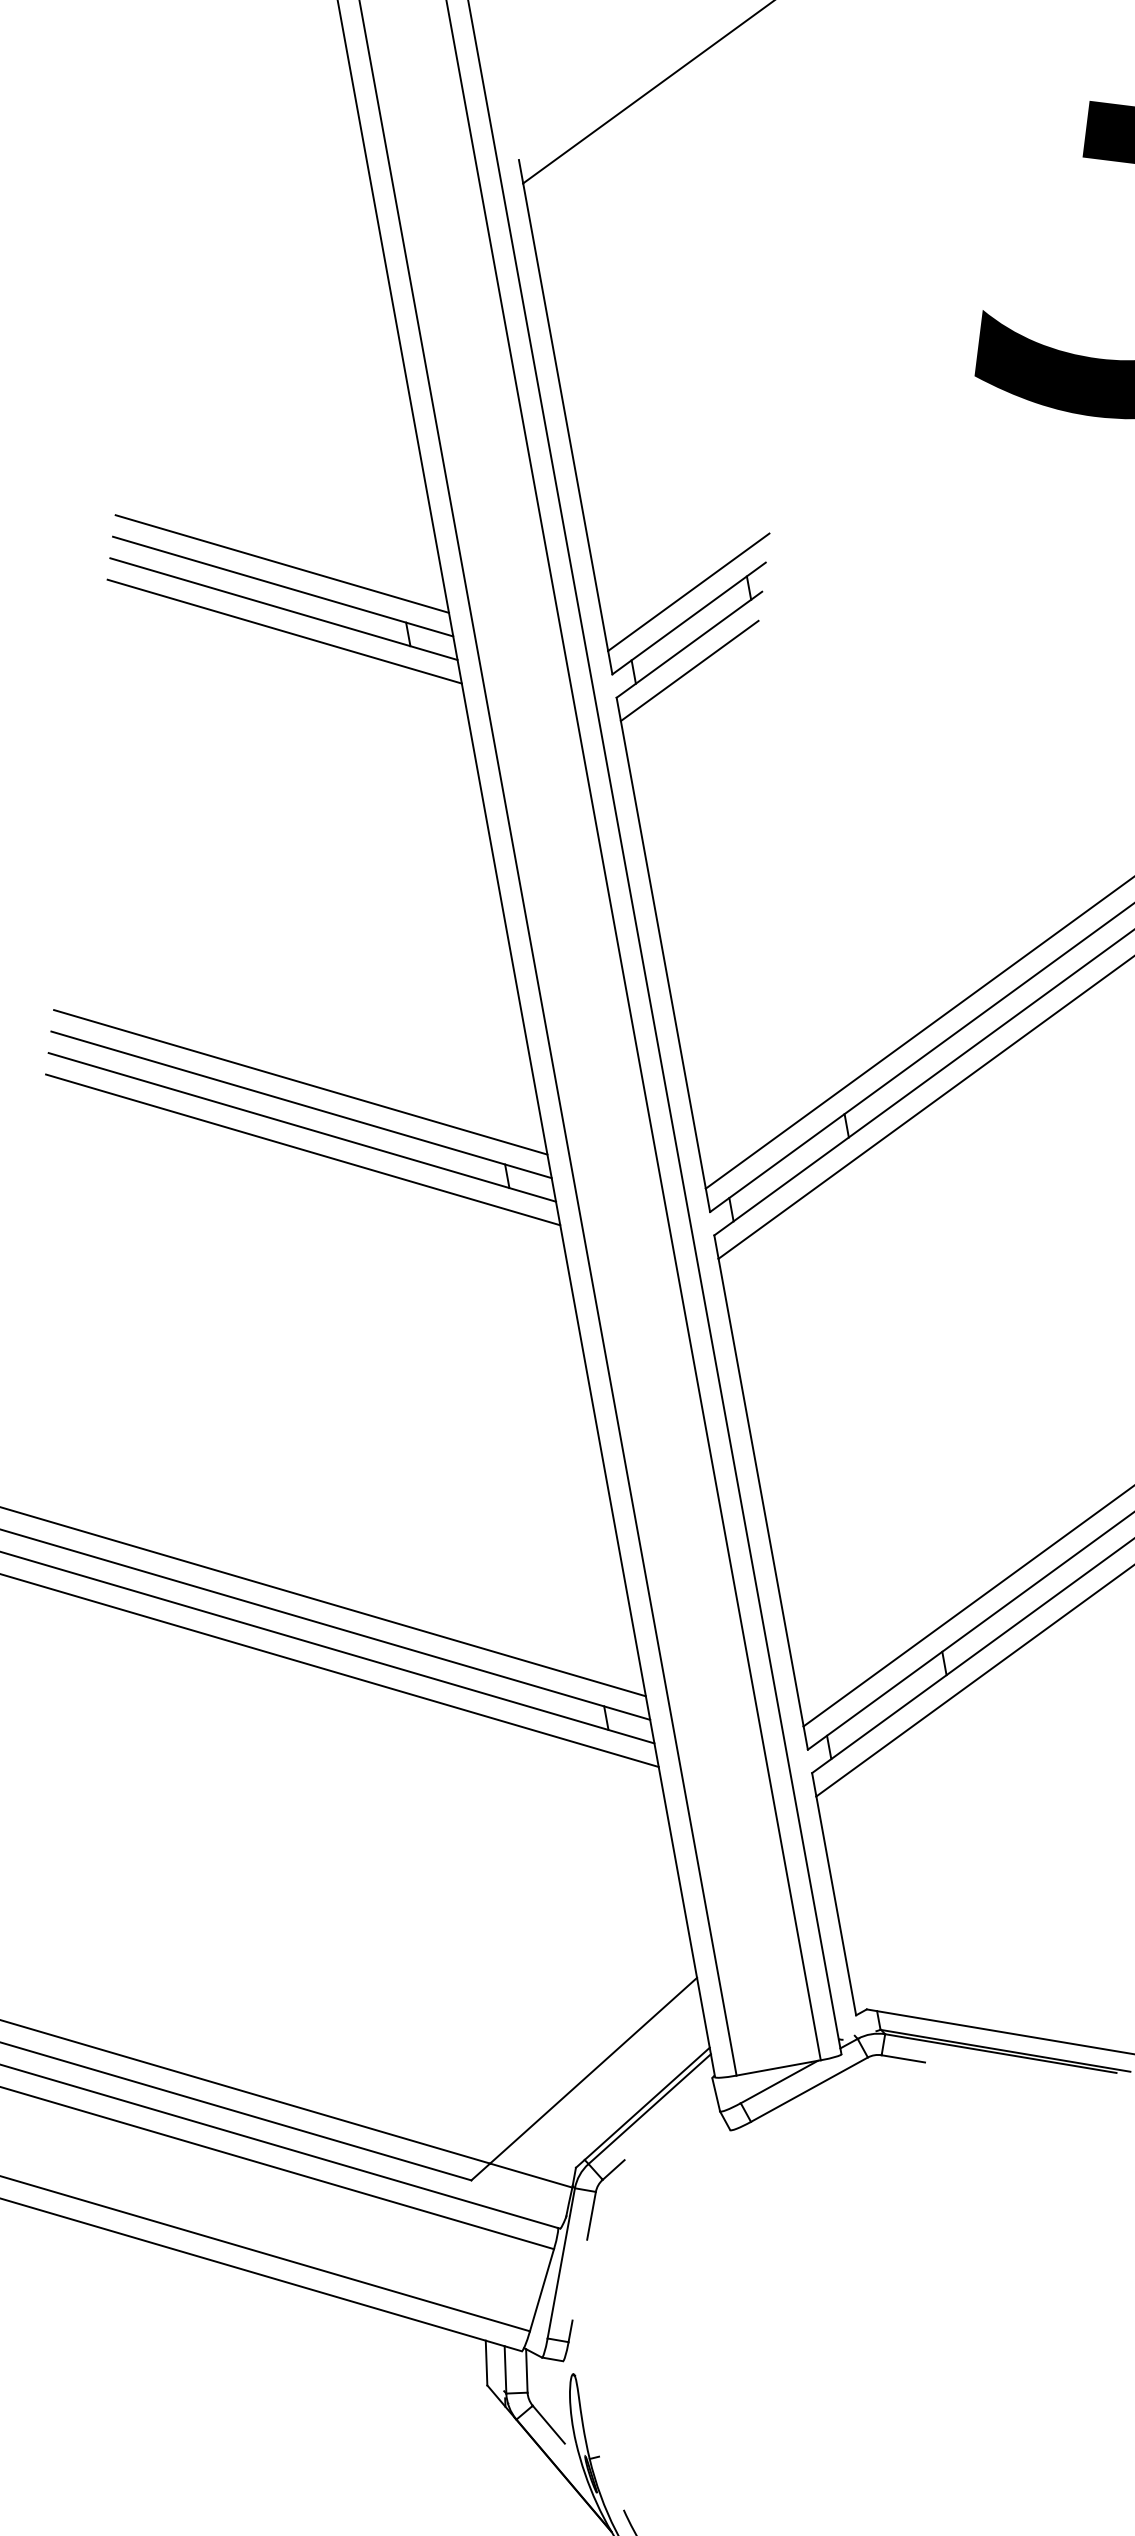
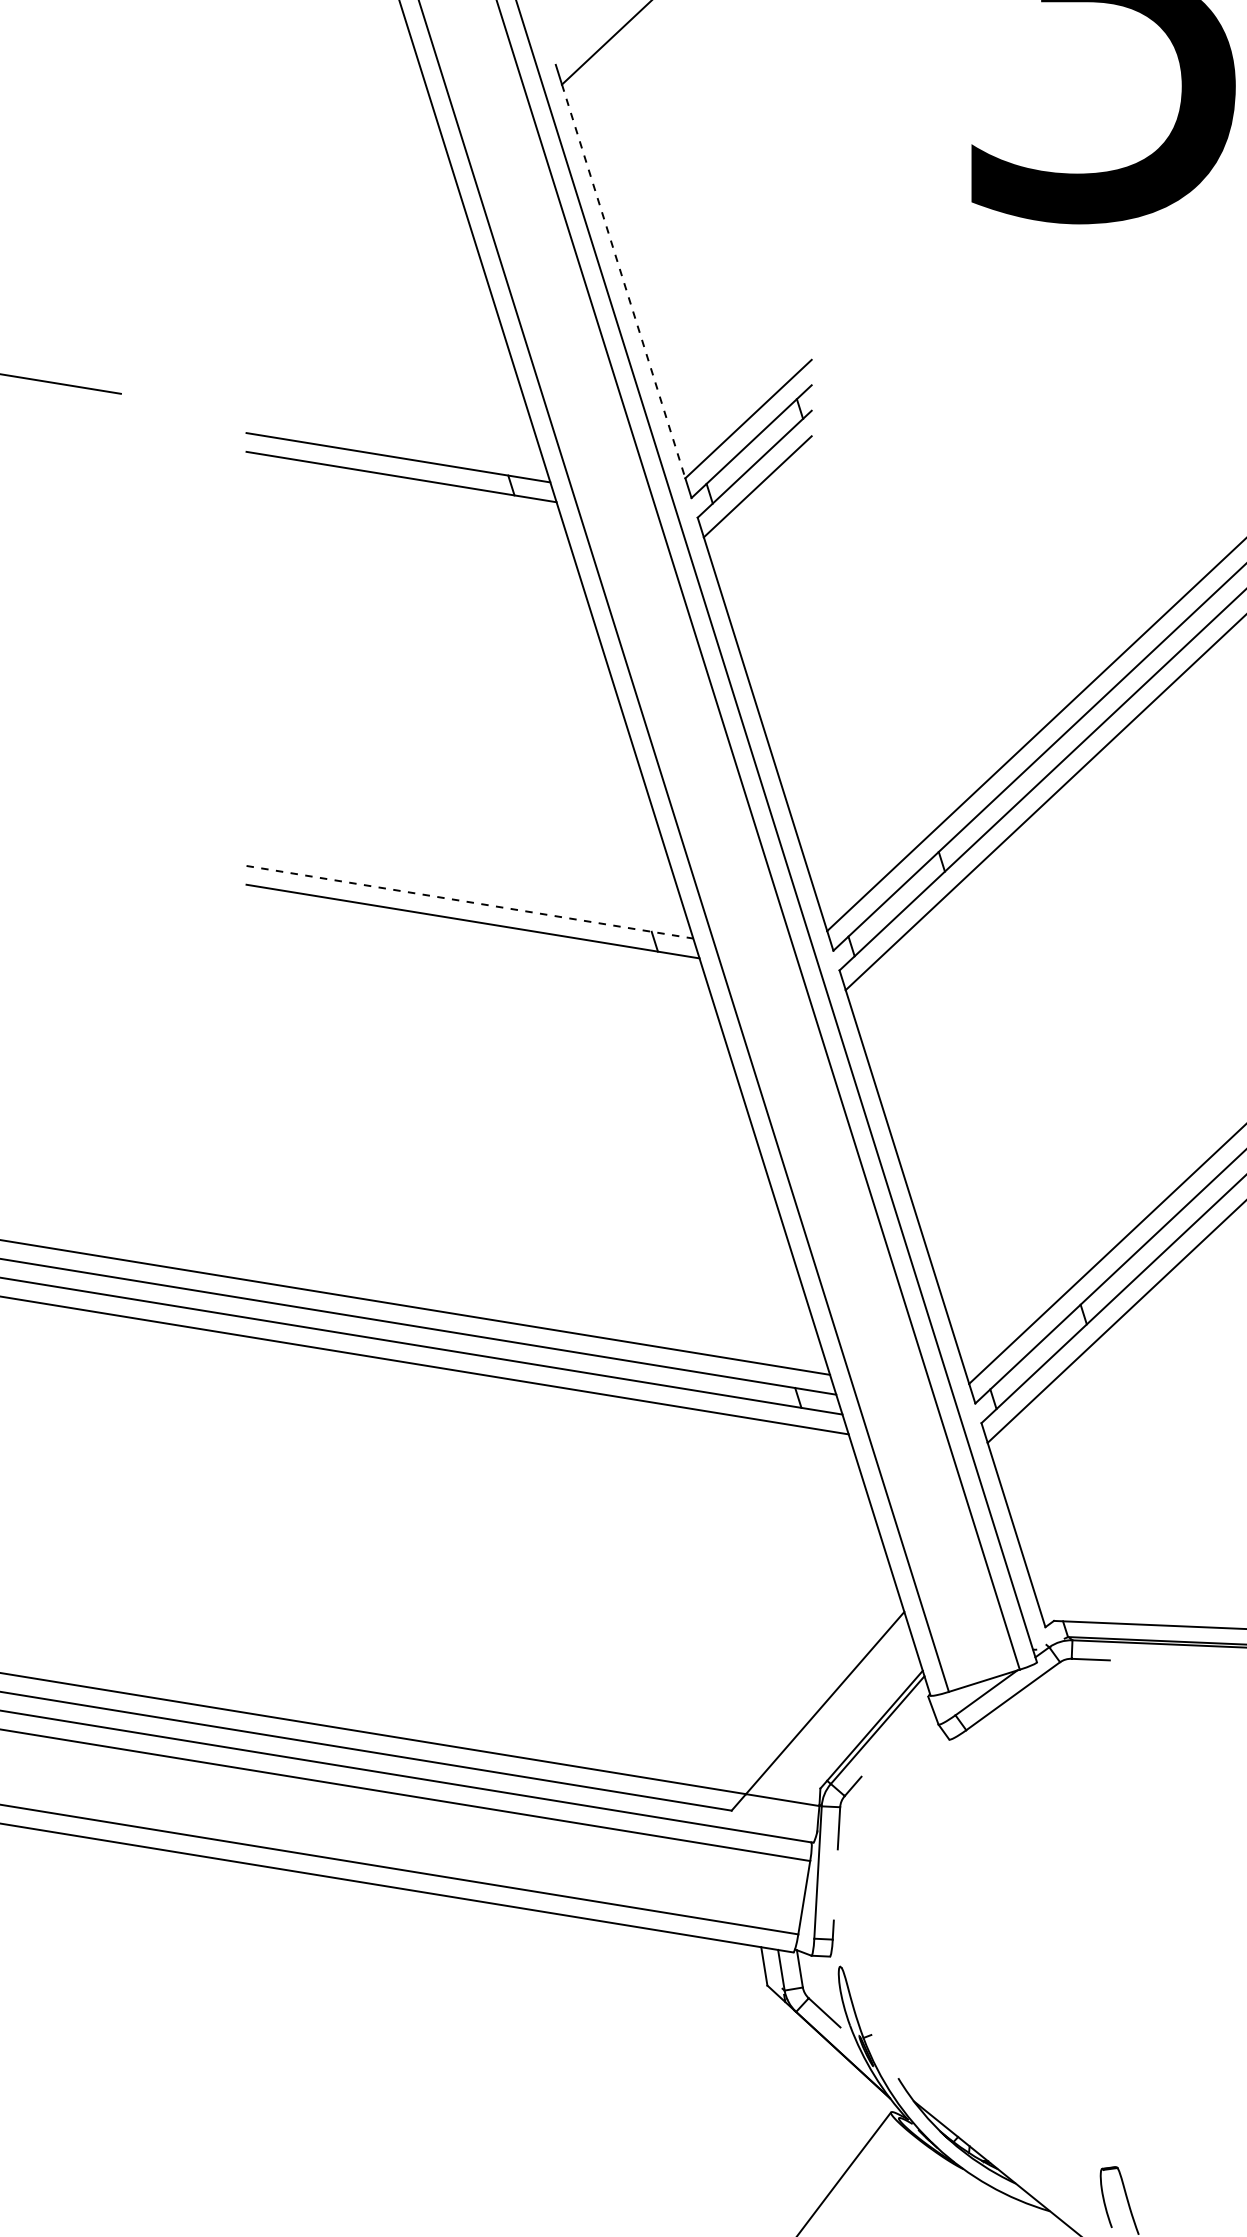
line: (565, 417) -> (623, 281), solid -> dashed
line: (282, 564) -> (395, 438), removed
line: (284, 631) -> (404, 496), removed
line: (300, 1081) -> (466, 882), removed
line: (302, 1105) -> (470, 902), solid -> dashed
line: (302, 1149) -> (475, 940), removed

